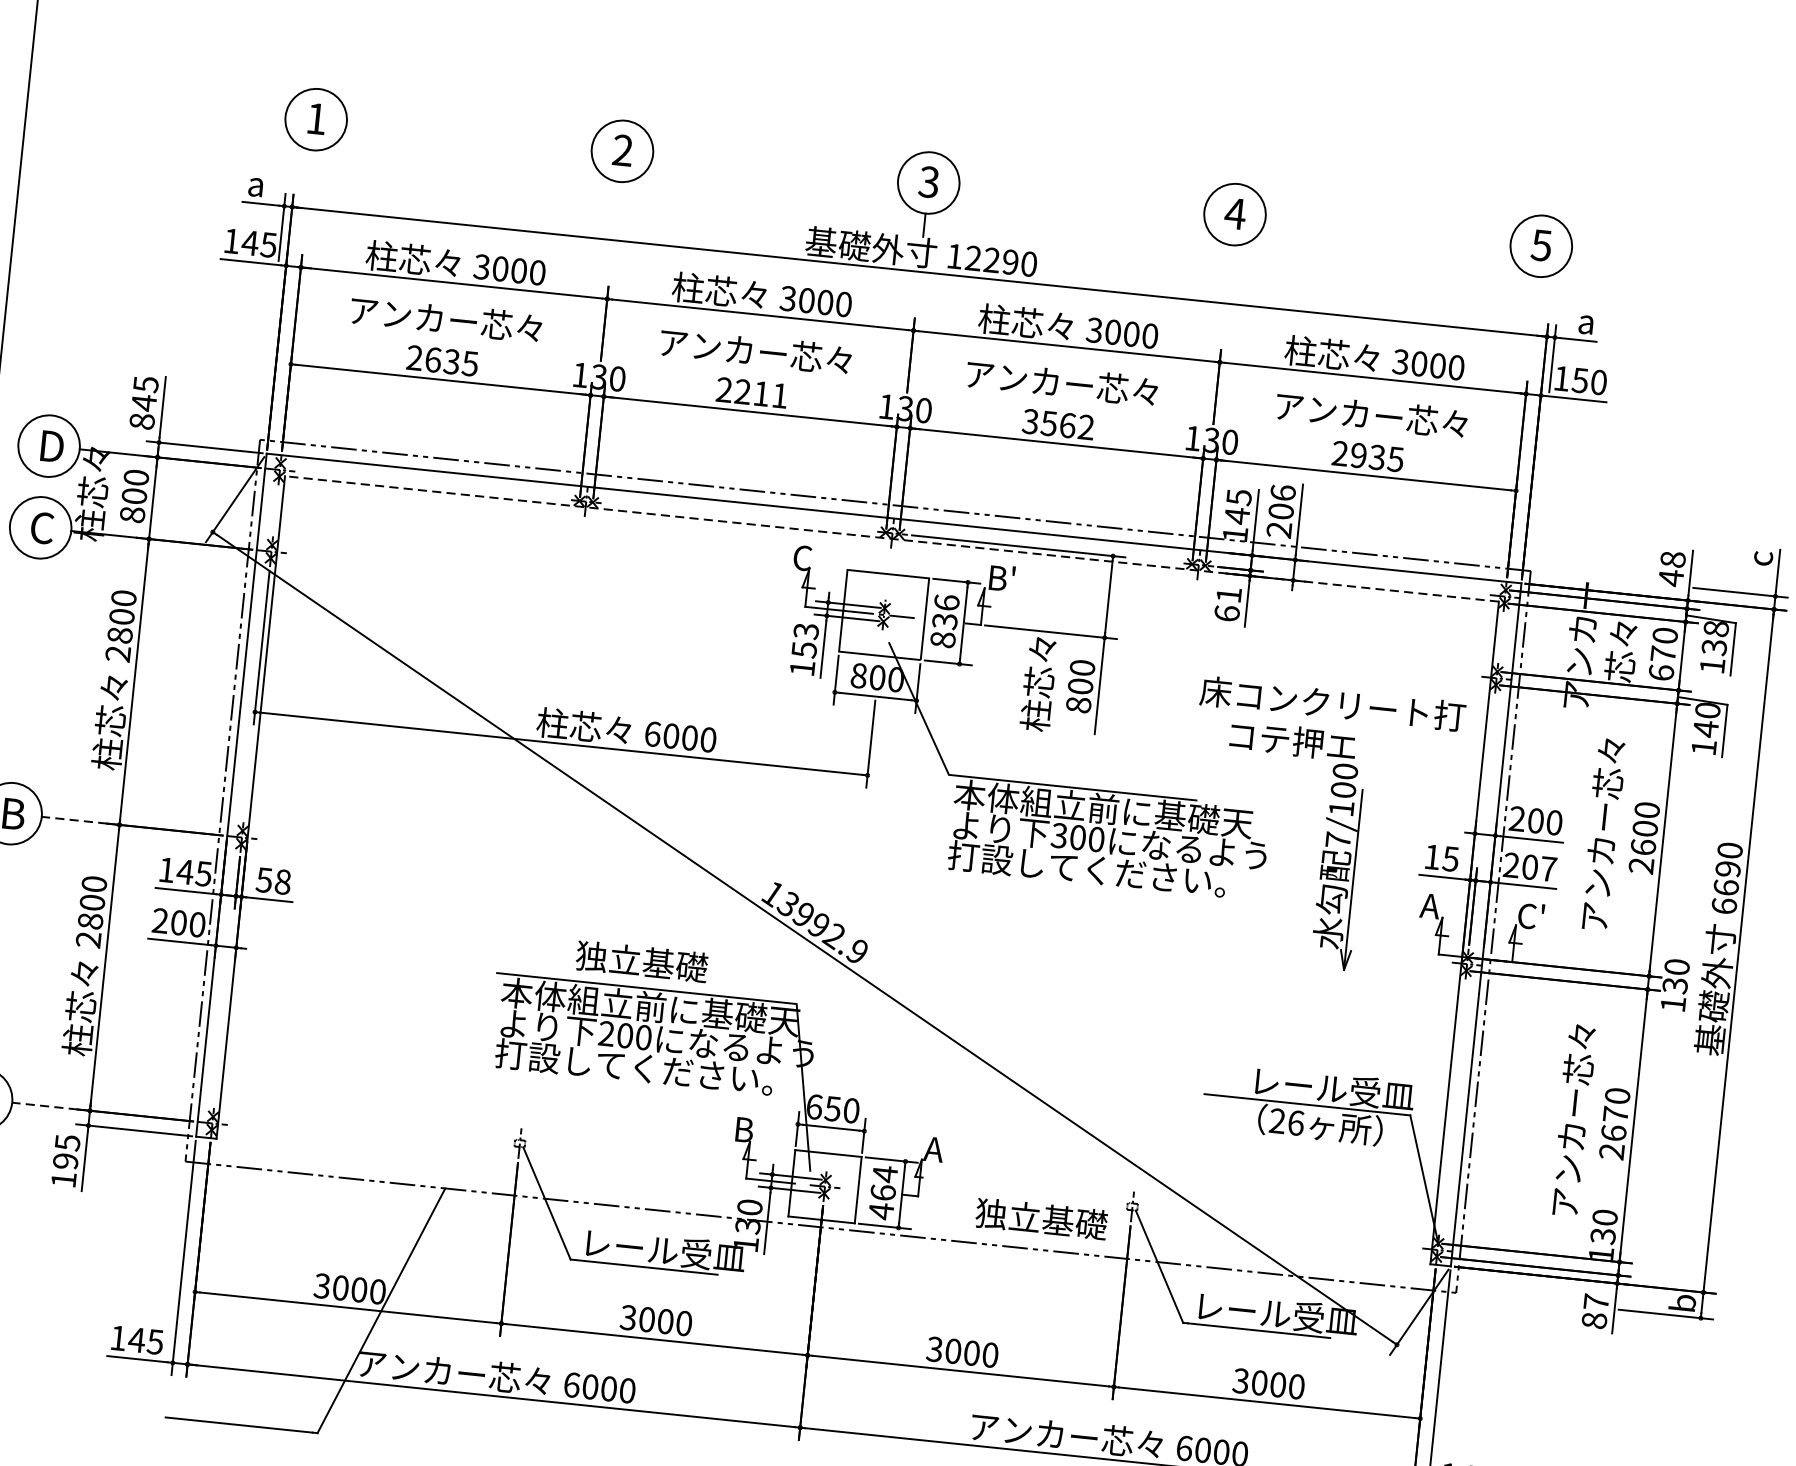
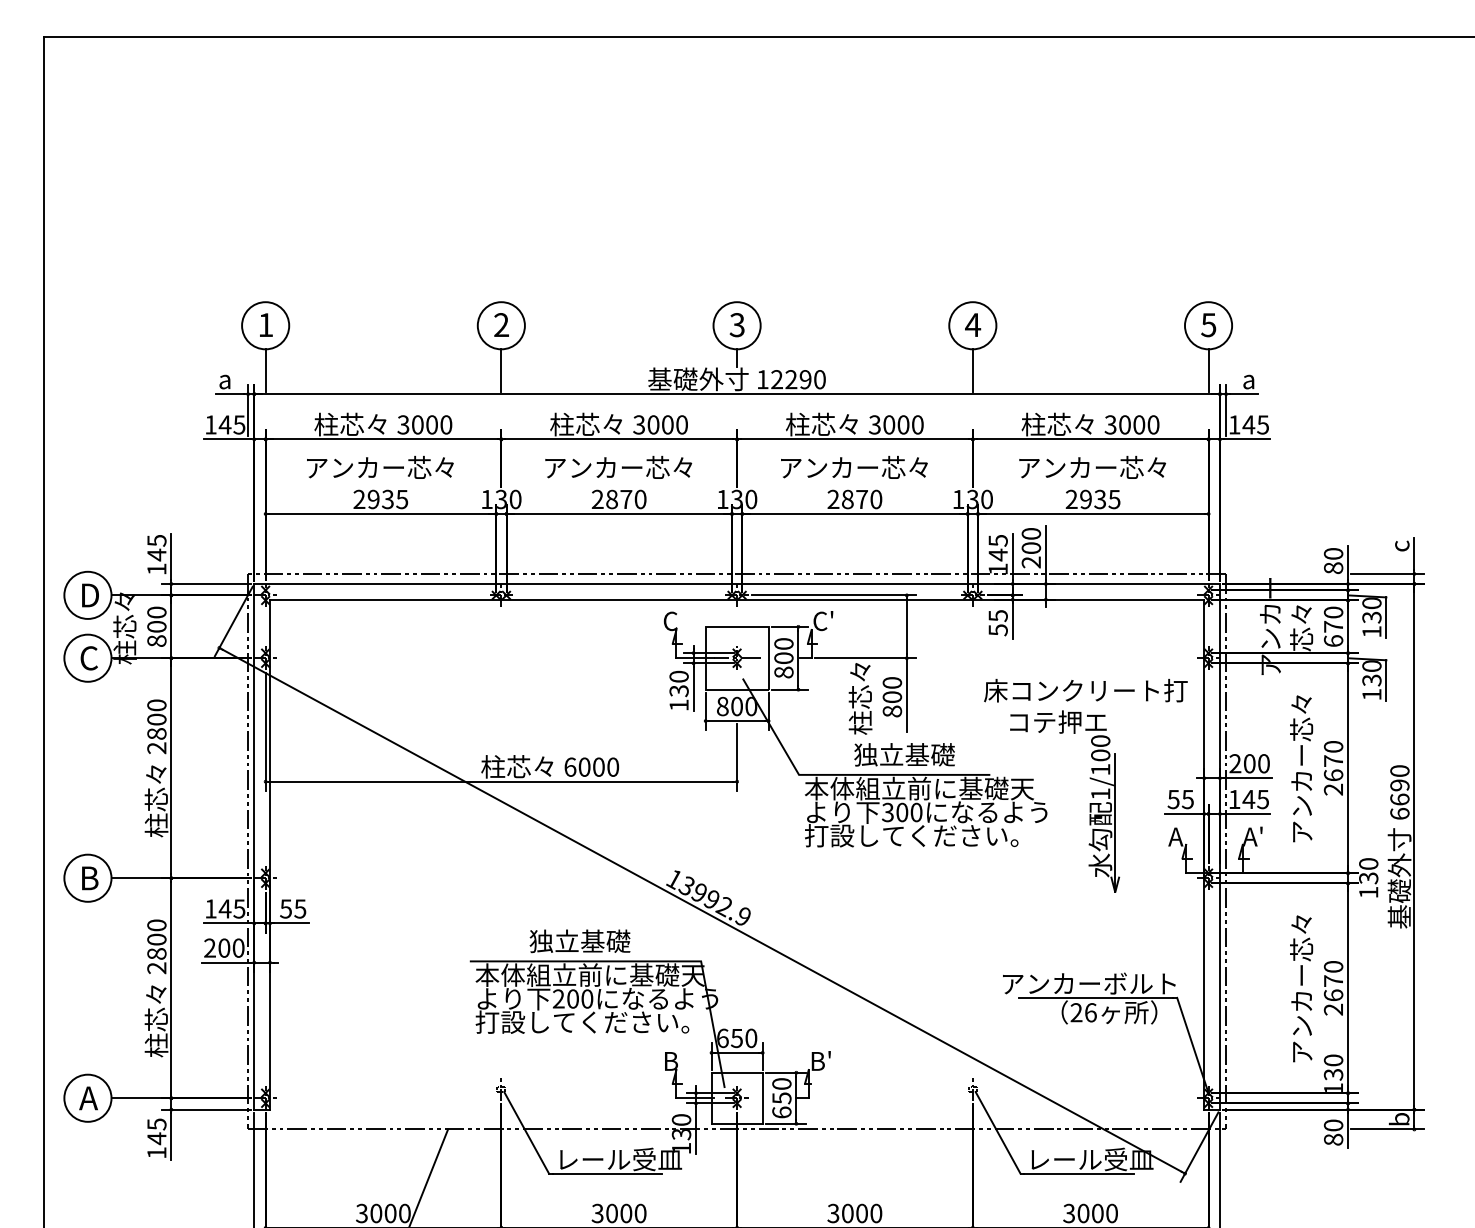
line: (310, 177) -> (265, 370), added
line: (616, 209) -> (501, 370), added
line: (1228, 272) -> (972, 370), added
line: (1535, 304) -> (1208, 370), added
text: (433, 359) -> (373, 499), 2635 -> 2935
text: (1589, 380) -> (1255, 424), 150 -> 145
text: (761, 393) -> (626, 499), 2211 -> 2870
text: (141, 421) -> (156, 569), 845 -> 145
text: (1057, 424) -> (854, 499), 3562 -> 2870
text: (1282, 492) -> (1030, 533), 206 -> 200
line: (891, 538) -> (736, 599), dashed -> solid
text: (1671, 569) -> (1333, 561), 48 -> 80
text: (1001, 578) -> (823, 621), B' -> C'
text: (1227, 604) -> (997, 623), 61 -> 55
text: (945, 612) -> (783, 651), 836 -> 800
text: (1715, 629) -> (1371, 603), 138 -> 130
text: (804, 639) -> (678, 683), 153 -> 130
text: (1705, 729) -> (1371, 680), 140 -> 130
line: (74, 820) -> (136, 878), dashed -> solid
text: (1645, 827) -> (1333, 760), 2600 -> 2670
text: (1338, 839) -> (1100, 793), 7/100 -> 1/100
text: (1432, 857) -> (1173, 799), 15 -> 55
text: (1529, 867) -> (1248, 799), 207 -> 145
text: (283, 881) -> (300, 908), 58 -> 55
text: (1531, 915) -> (1253, 836), C' -> A'
text: (1299, 1085) -> (1090, 983), レール受皿 -> アンカーボルト
line: (44, 1106) -> (136, 1098), dashed -> solid
text: (938, 1148) -> (820, 1060), A -> B'
text: (65, 1161) -> (156, 1138), 195 -> 145
text: (882, 1192) -> (781, 1098), 464 -> 650
text: (1041, 1218) -> (904, 754), moved
text: (1596, 1302) -> (1333, 1125), 87 -> 80

